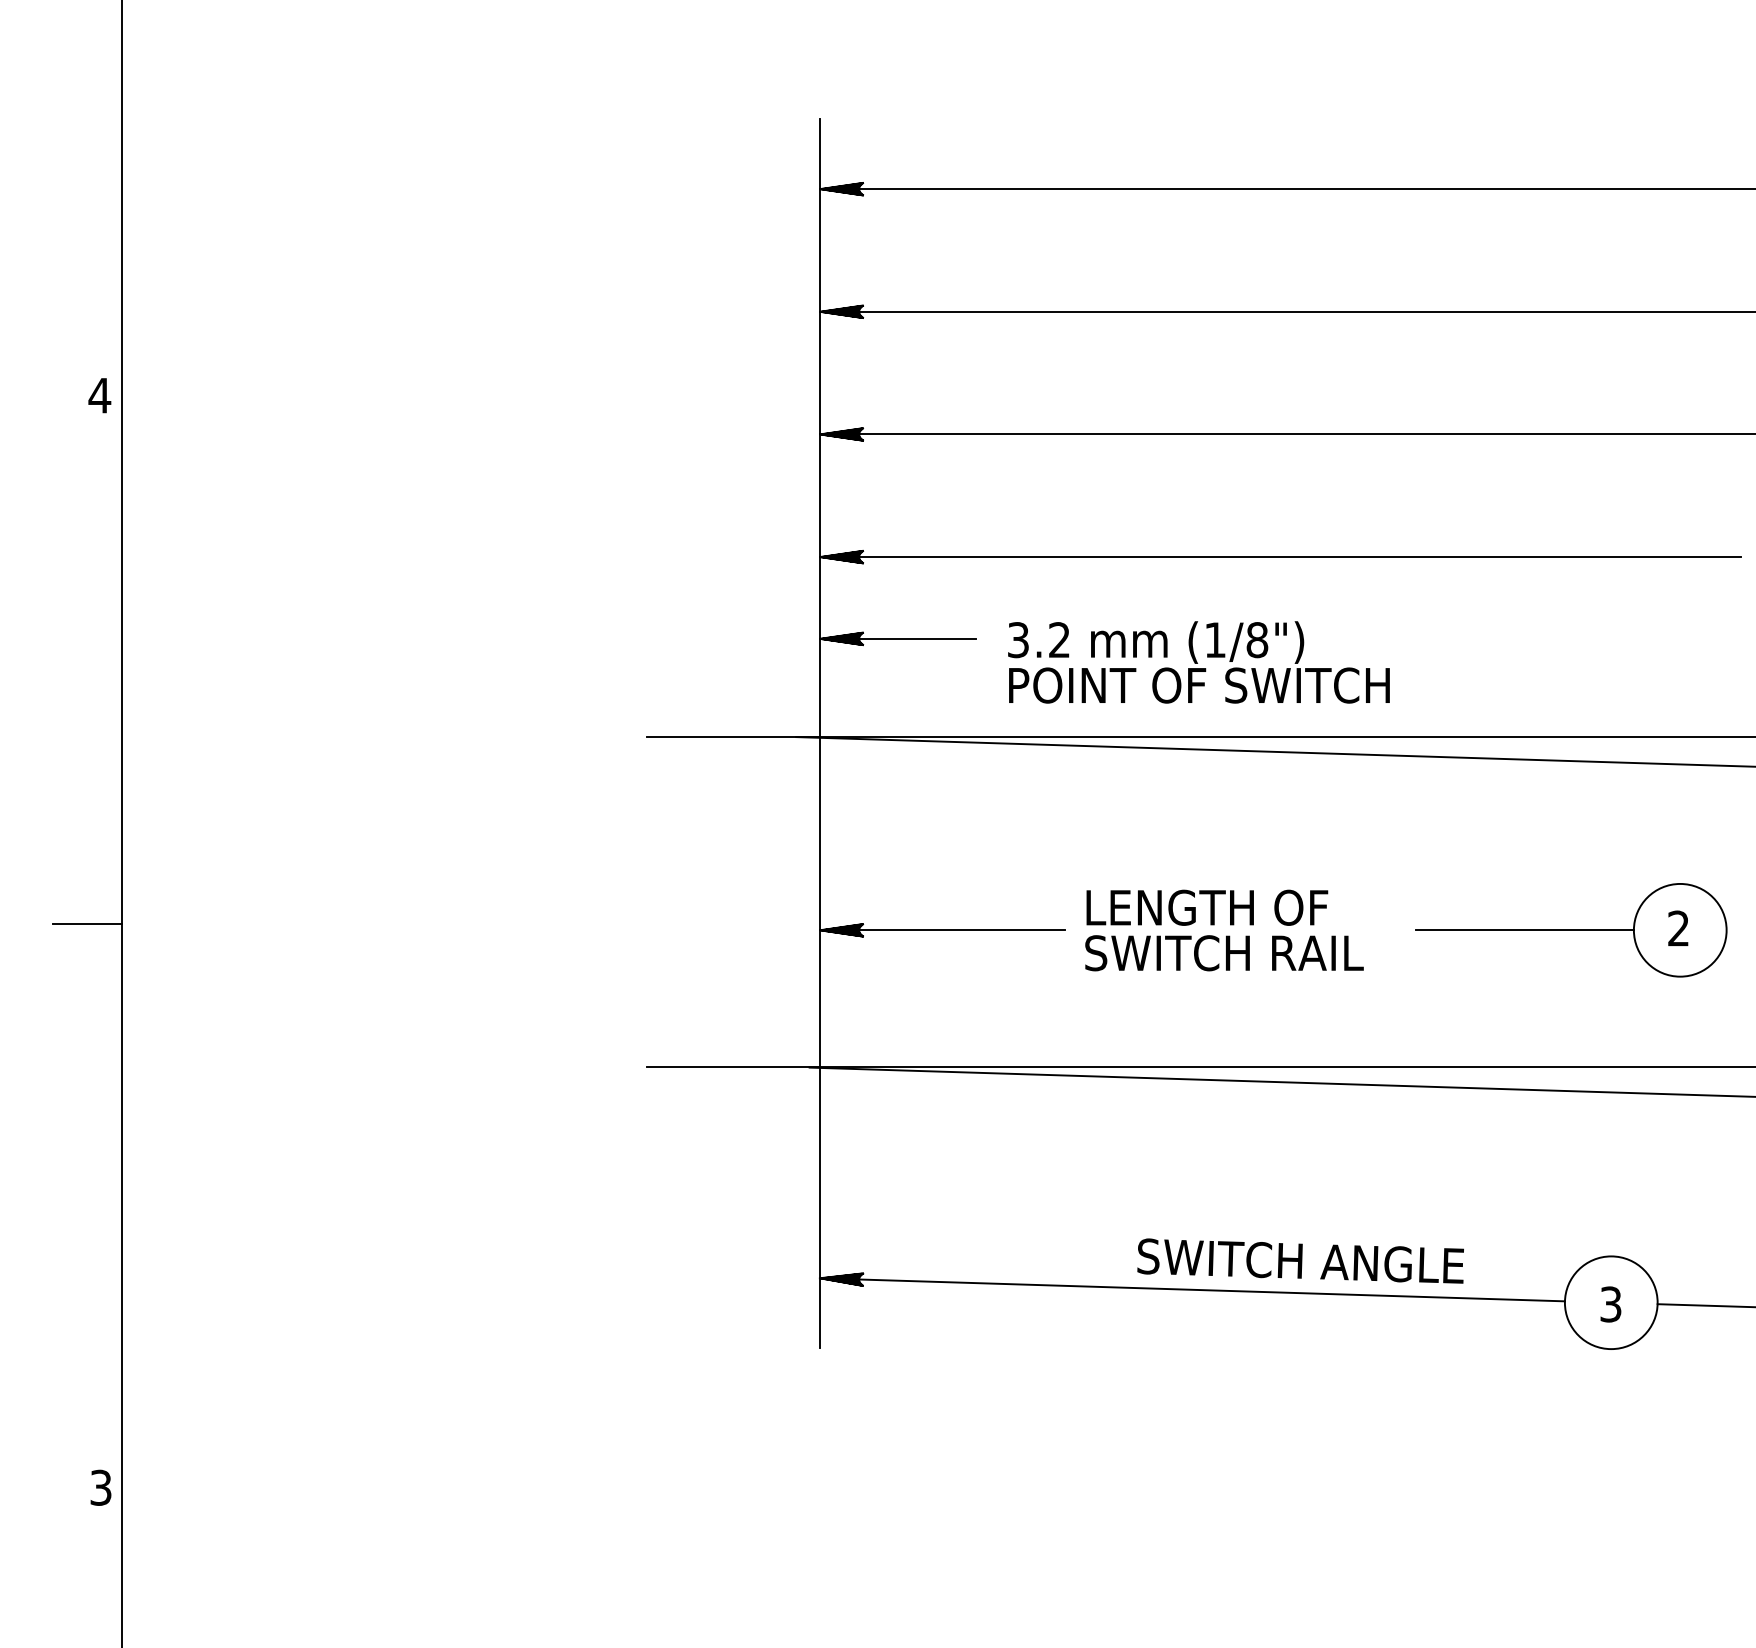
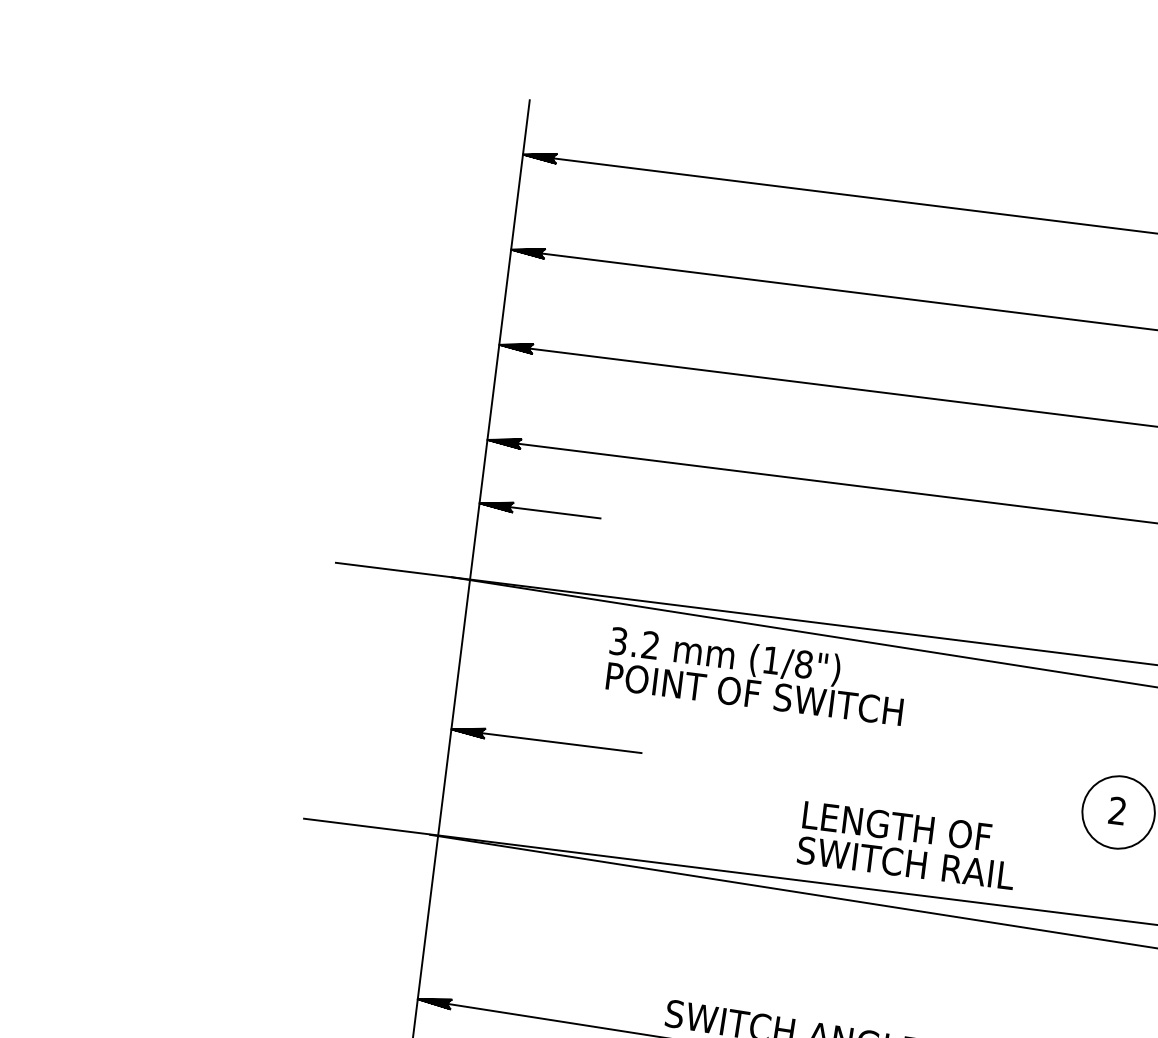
text: (1198, 662) -> (756, 676), moved
text: (1224, 930) -> (908, 845), moved
line: (1524, 930) -> (997, 797), removed

